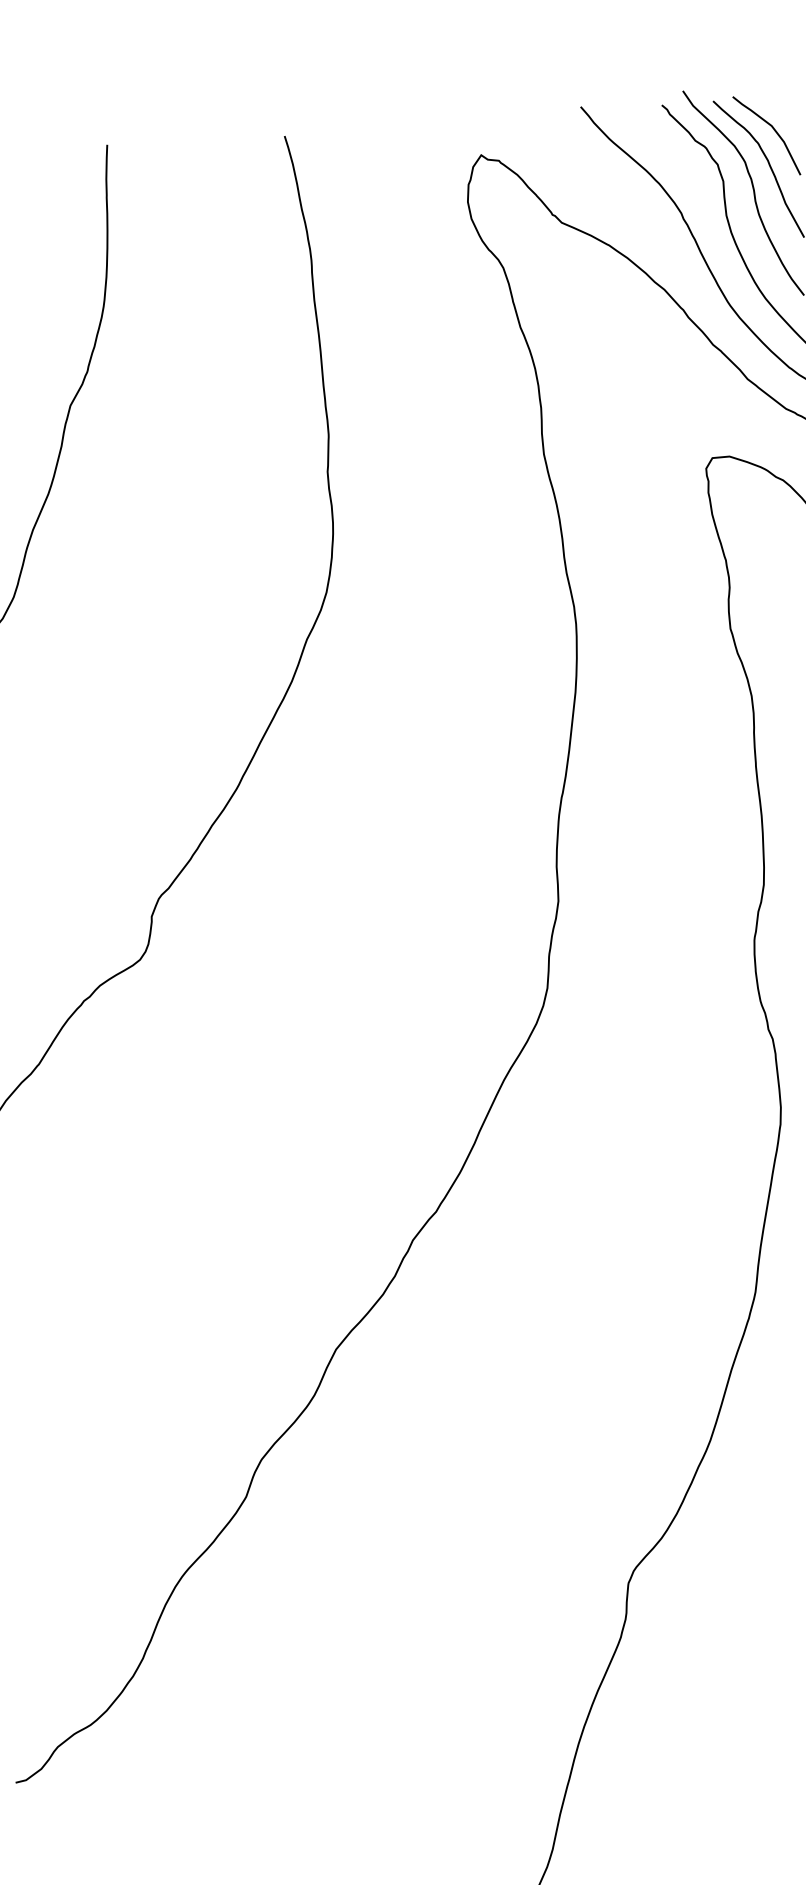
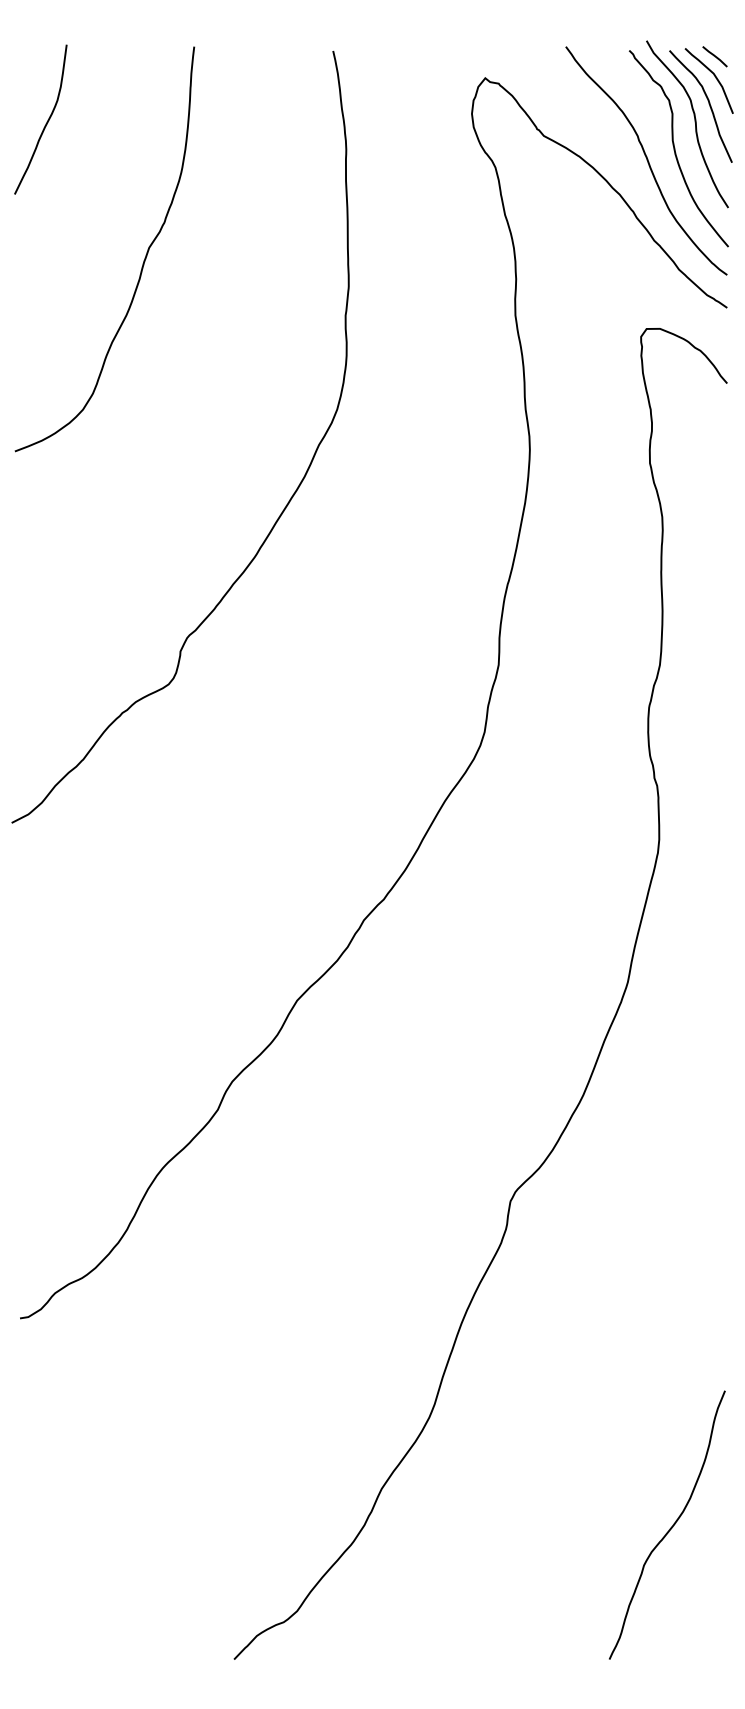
line: (770, 104) -> (714, 56), added

